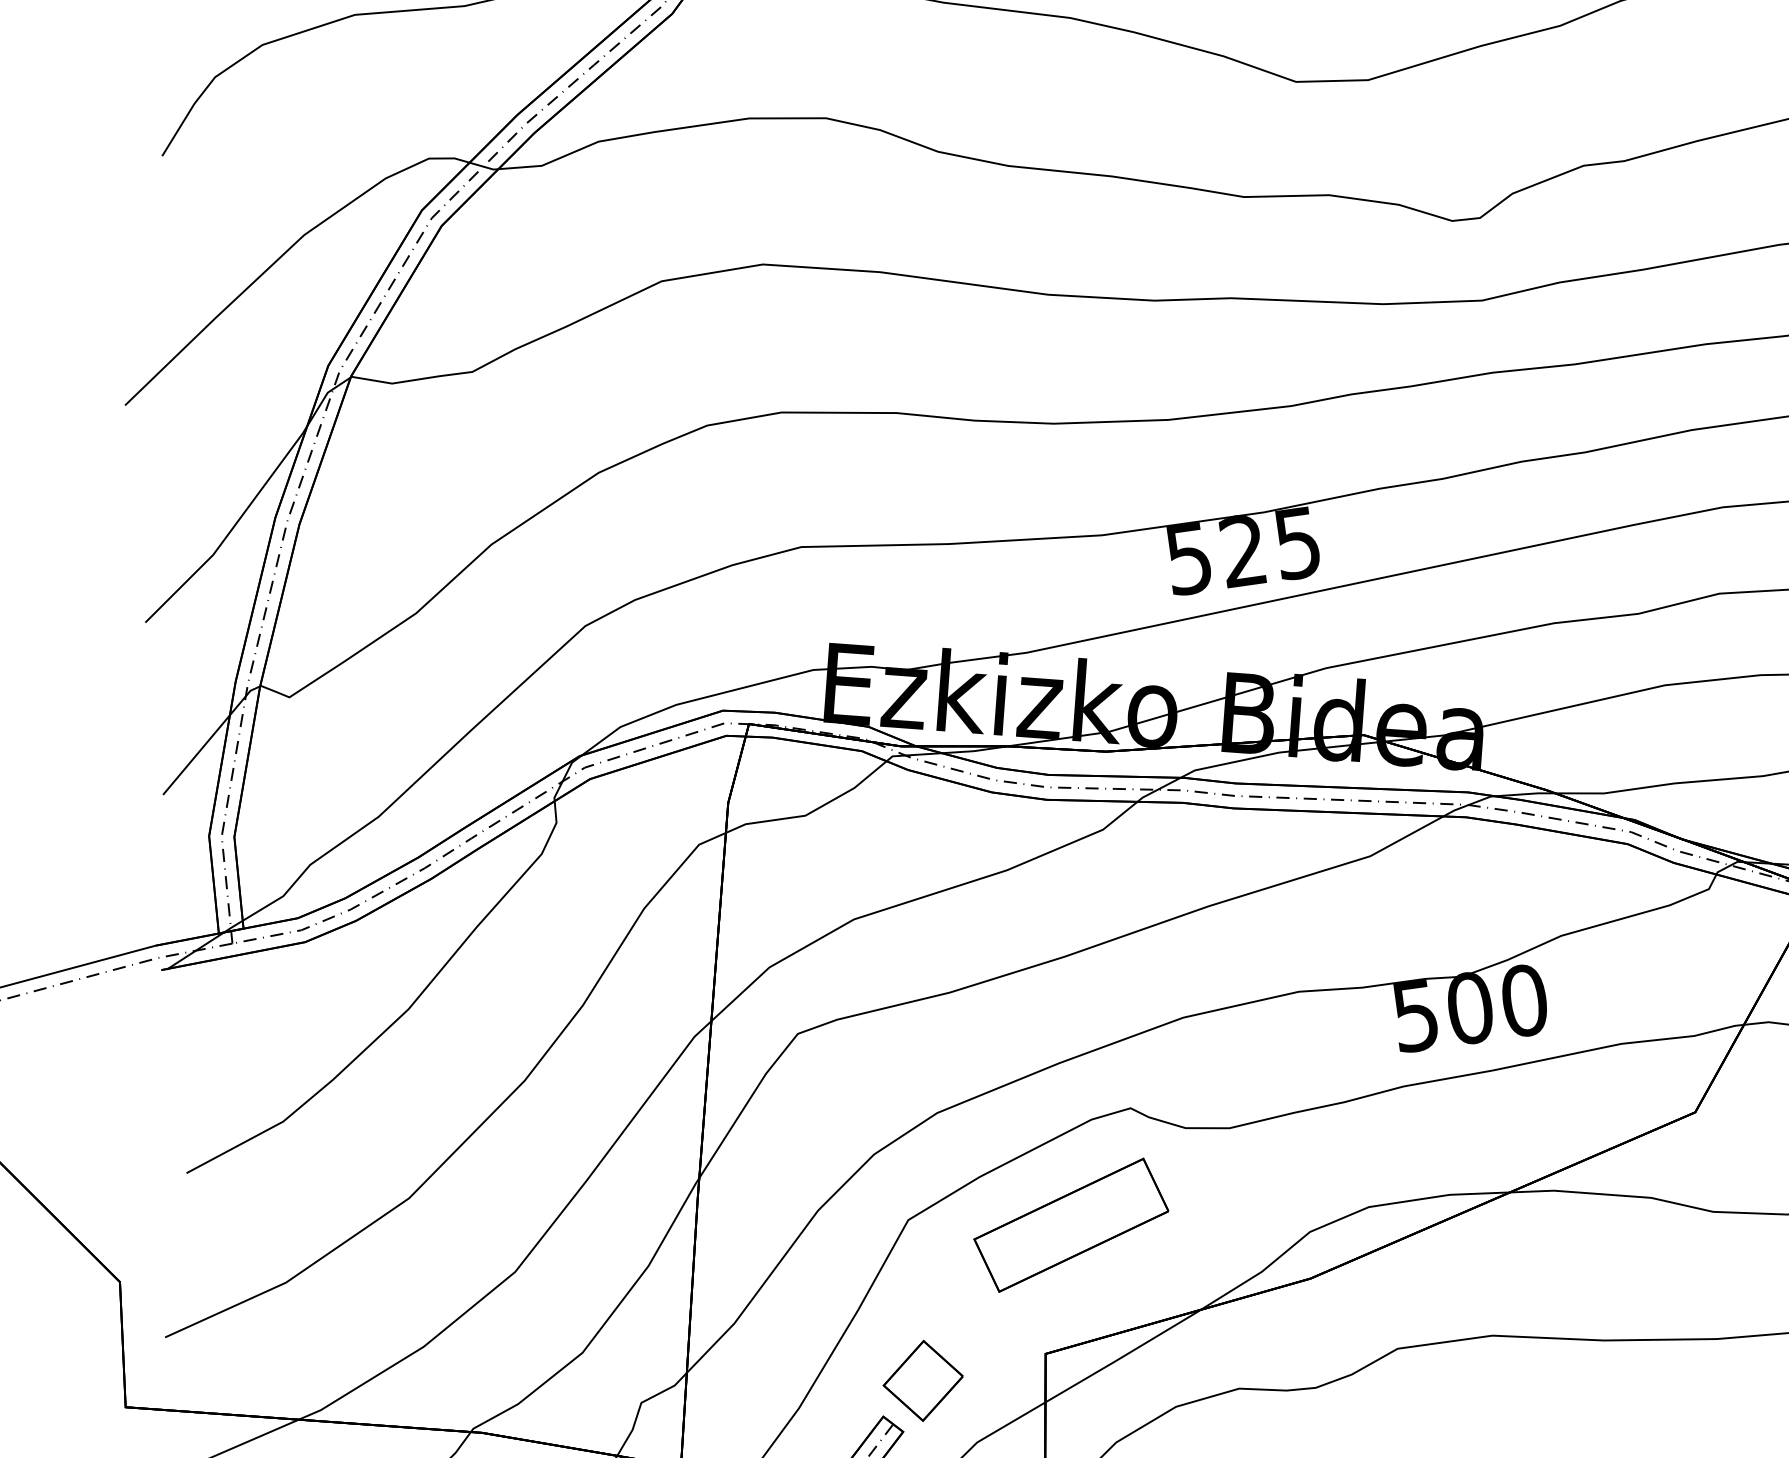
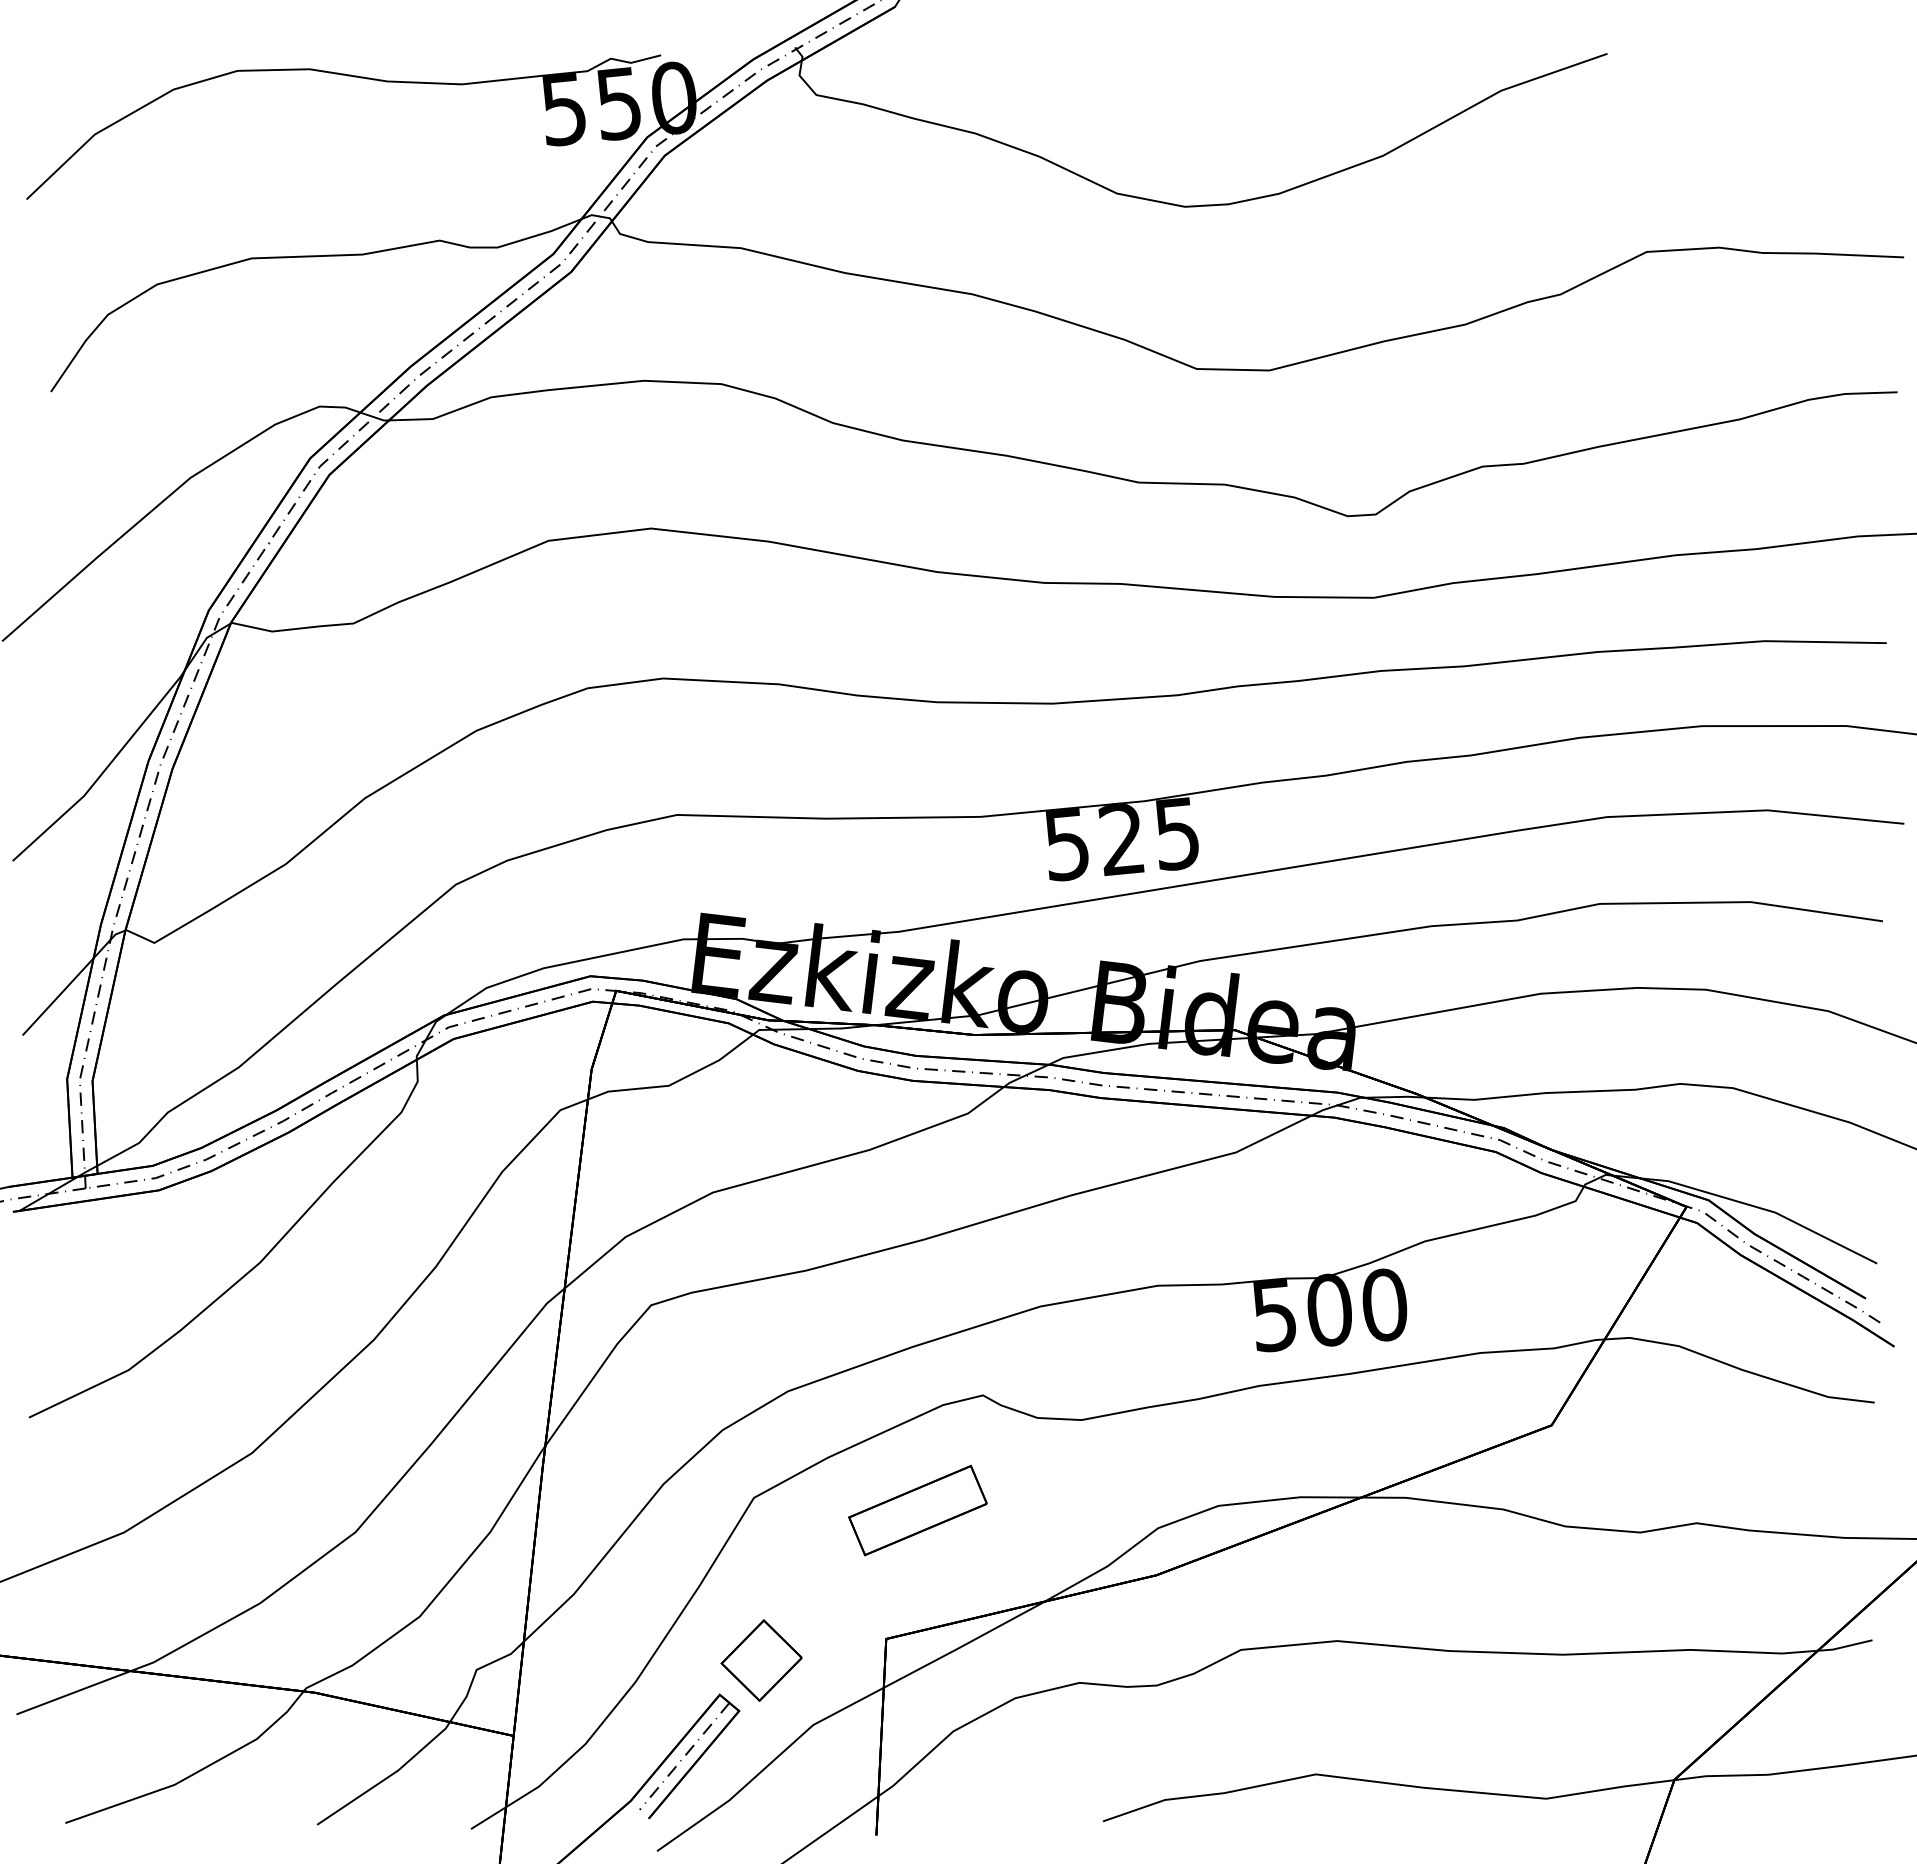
part: (1070, 1225) -> (917, 1510), size x0.7

